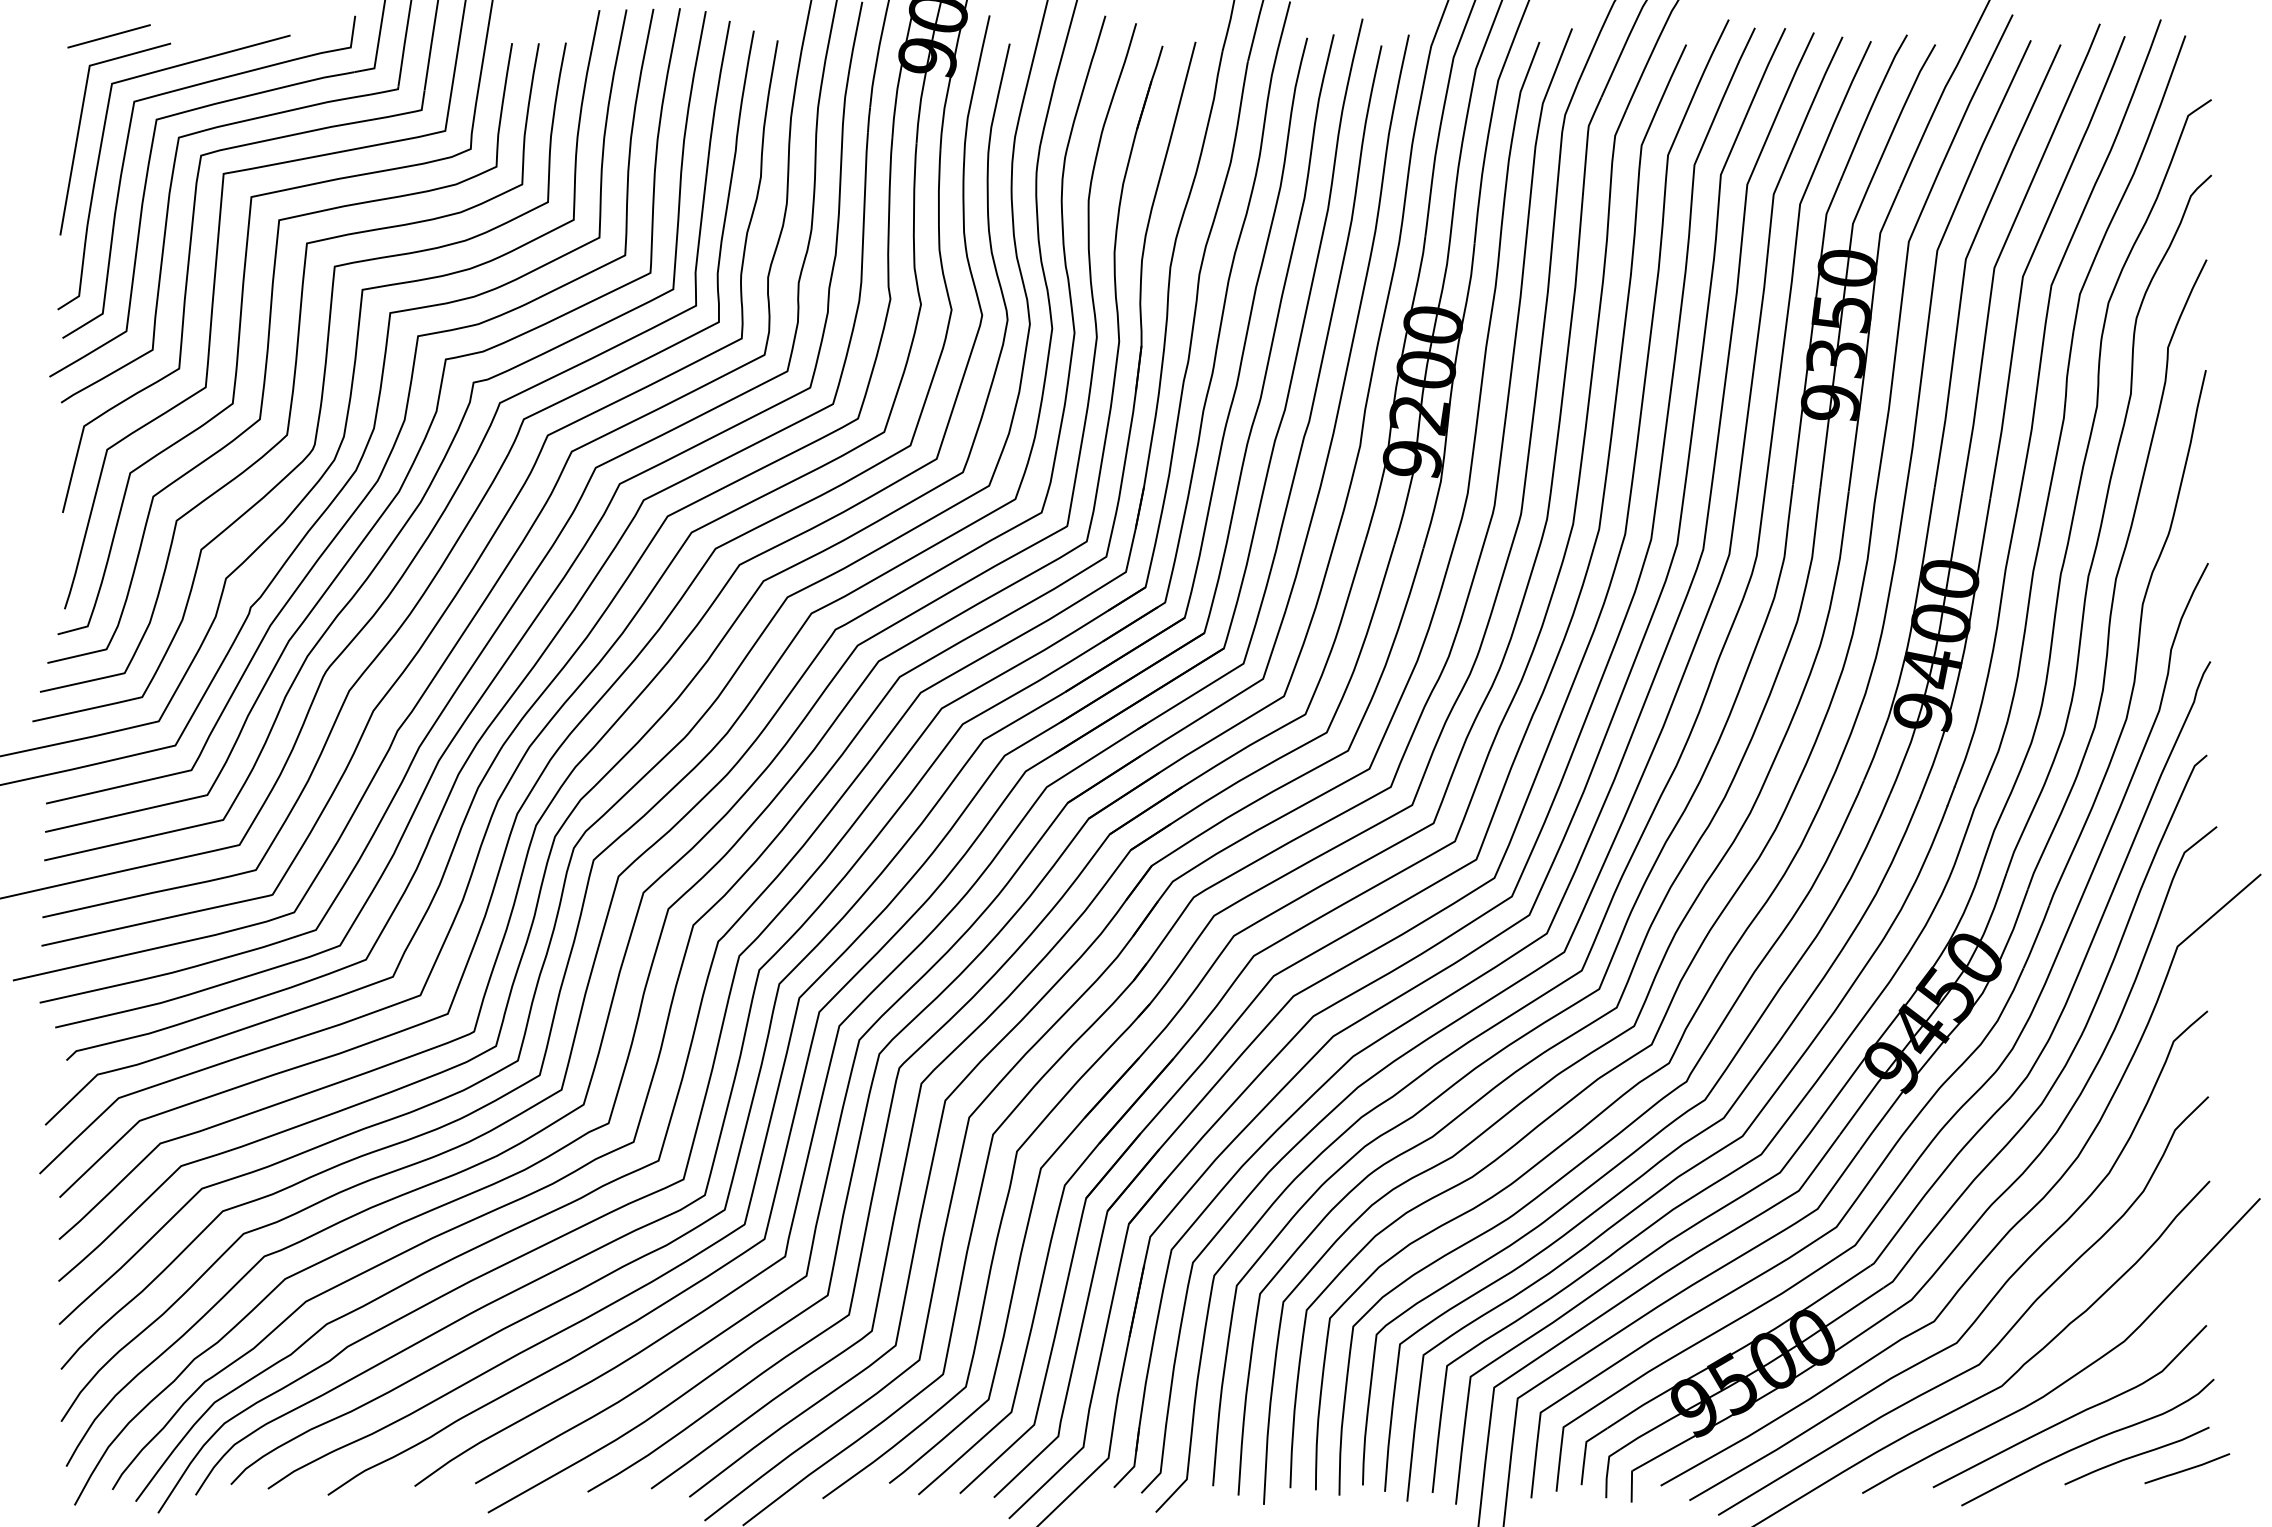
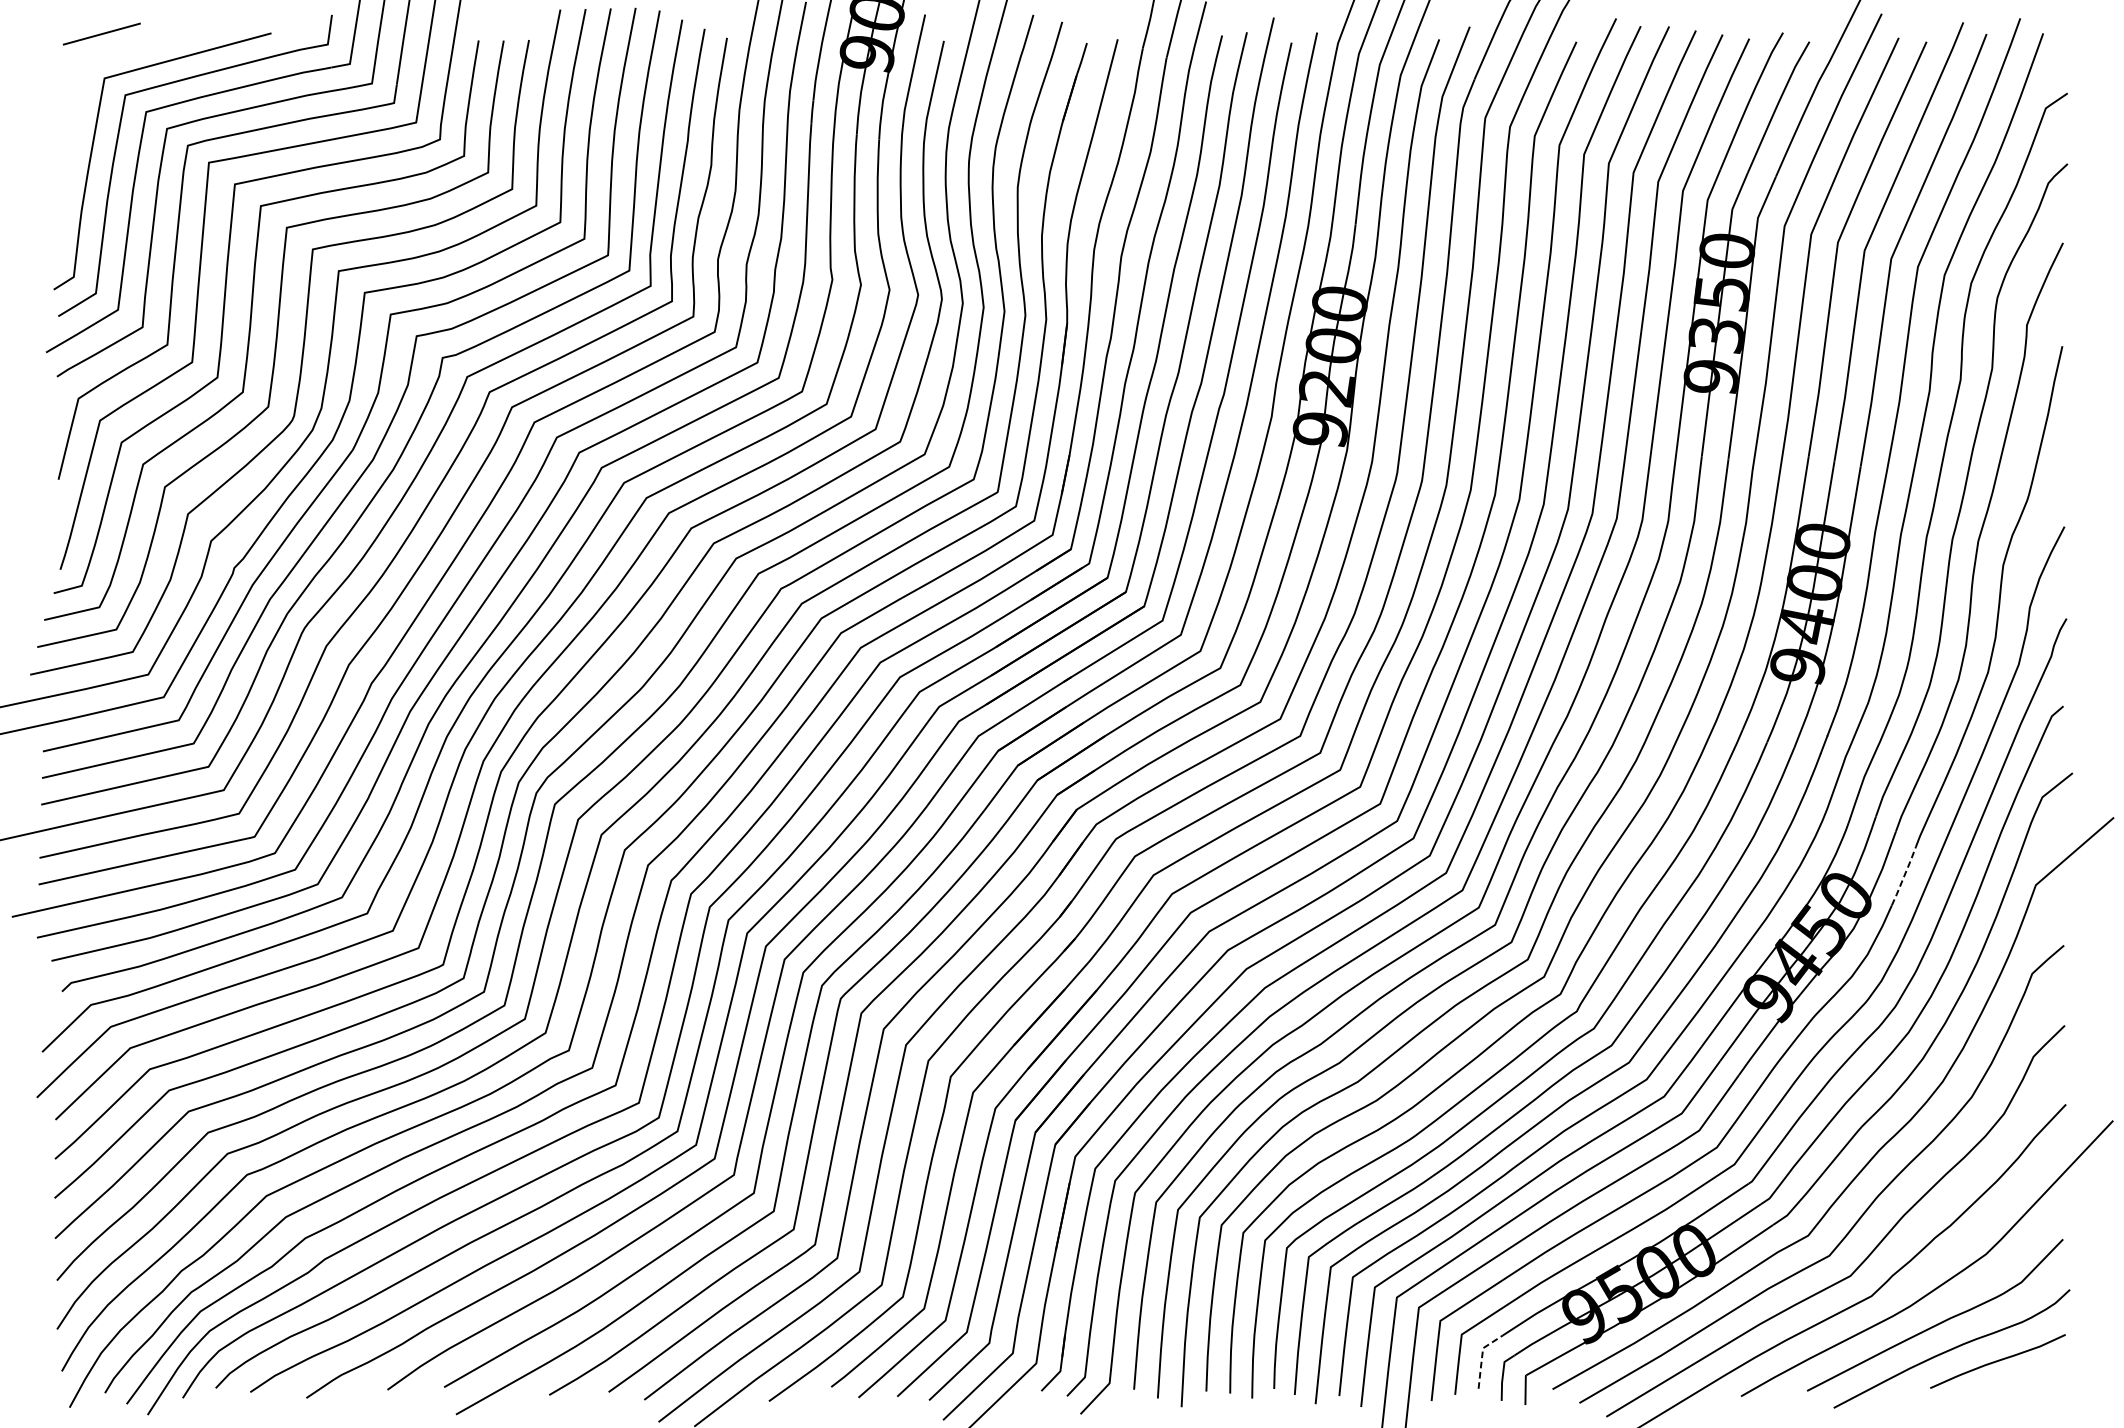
line: (79, 132) -> (74, 124), removed
line: (2036, 936) -> (1903, 875), solid -> dashed
line: (1585, 1450) -> (1482, 1356), solid -> dashed
line: (2187, 1468) -> (2045, 1373), removed

